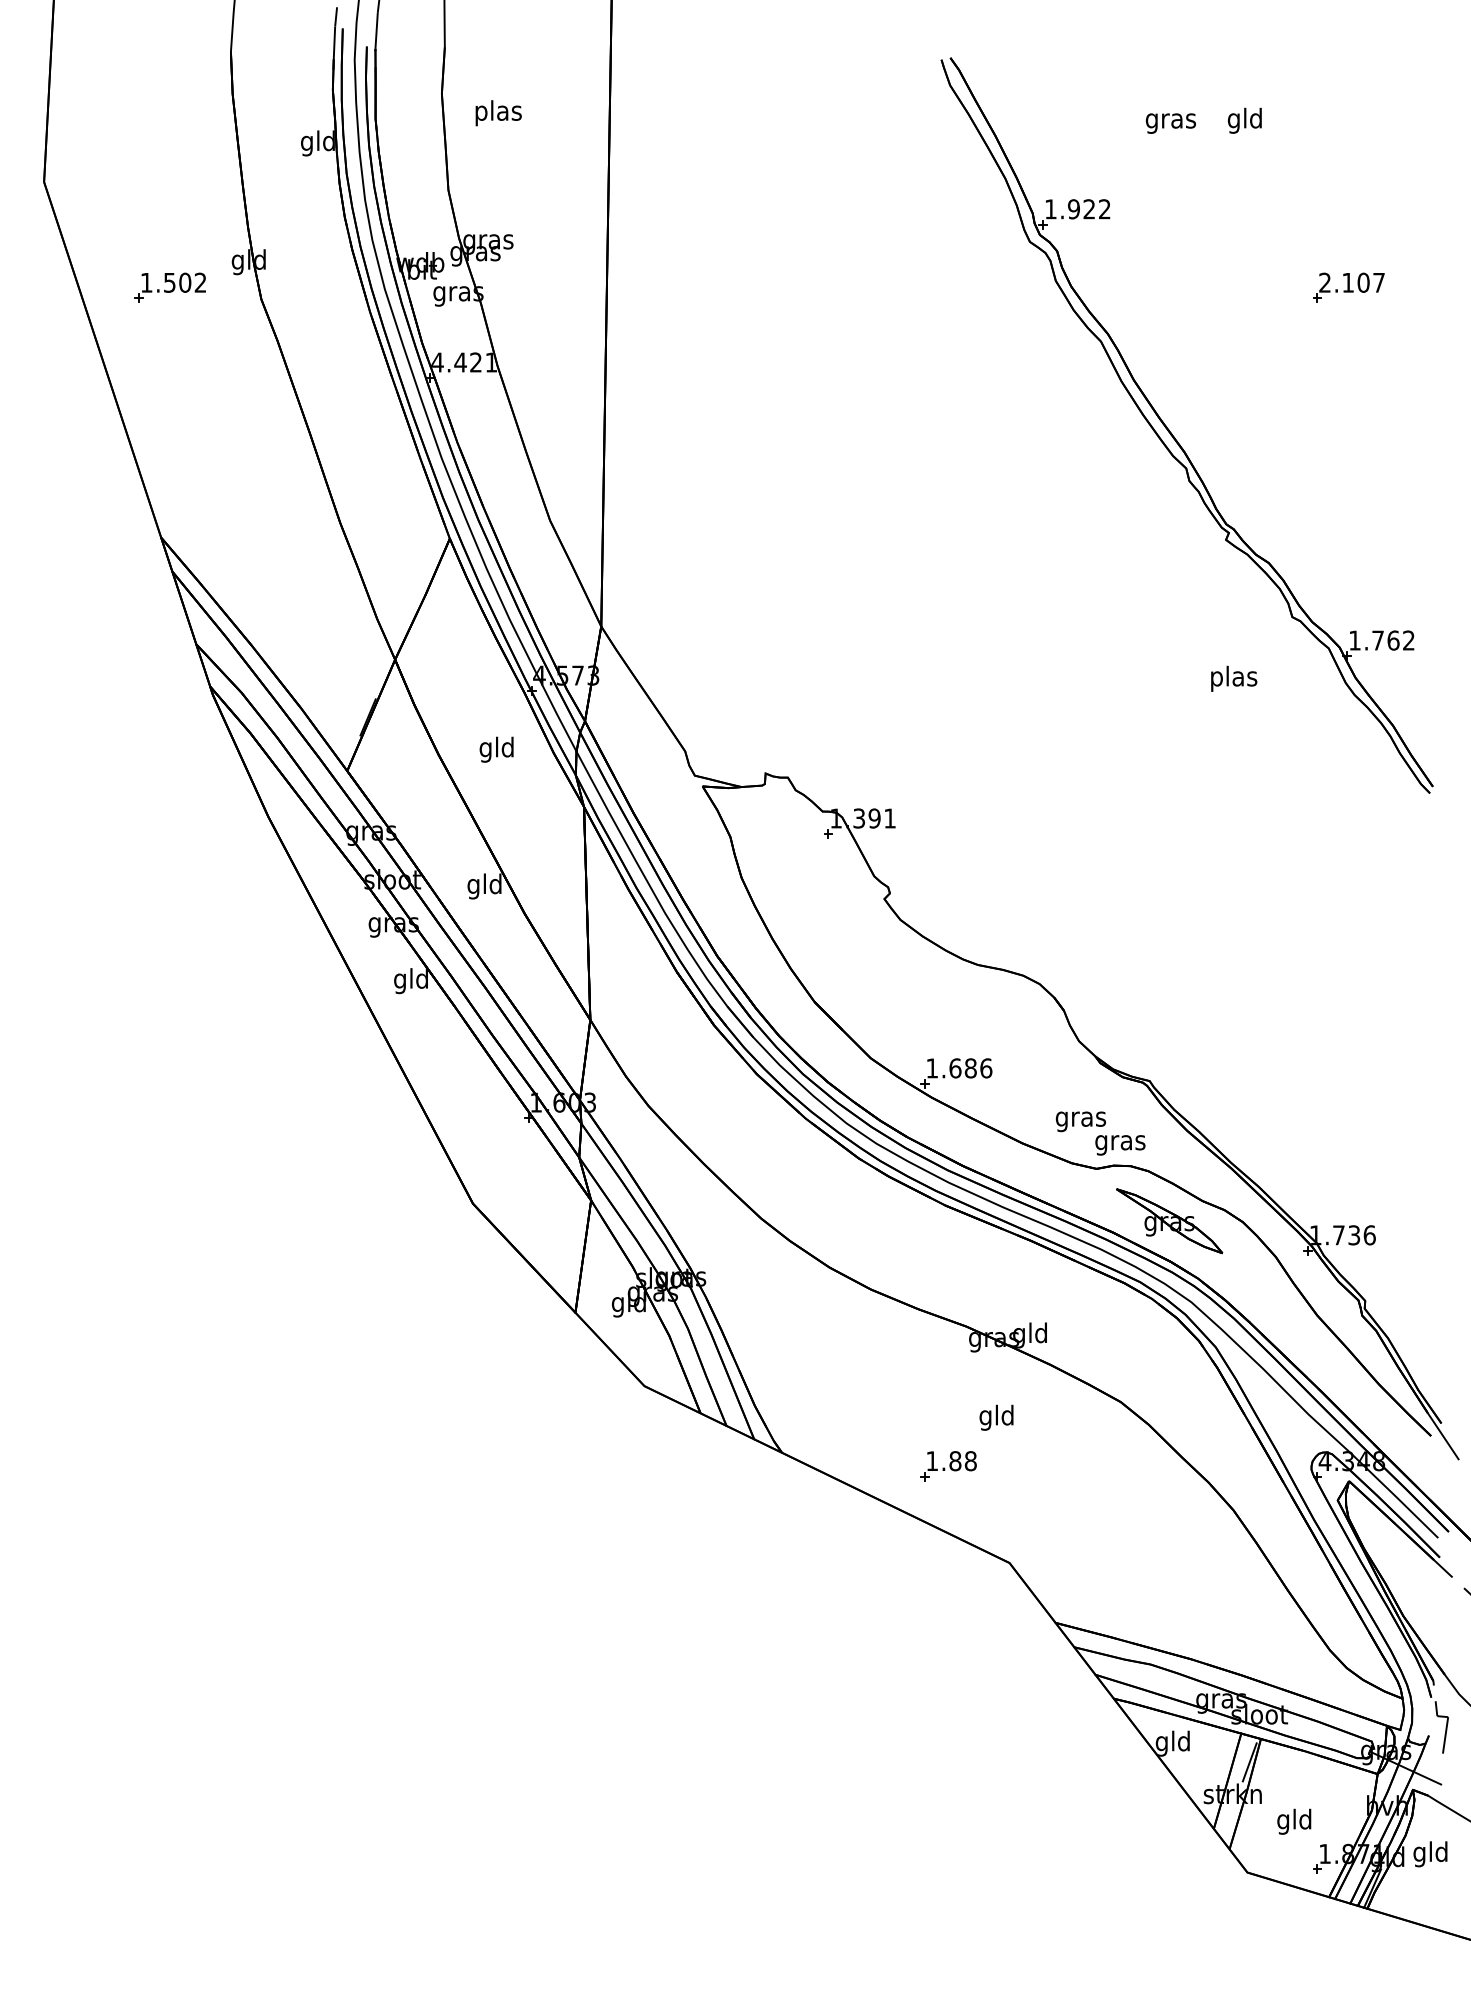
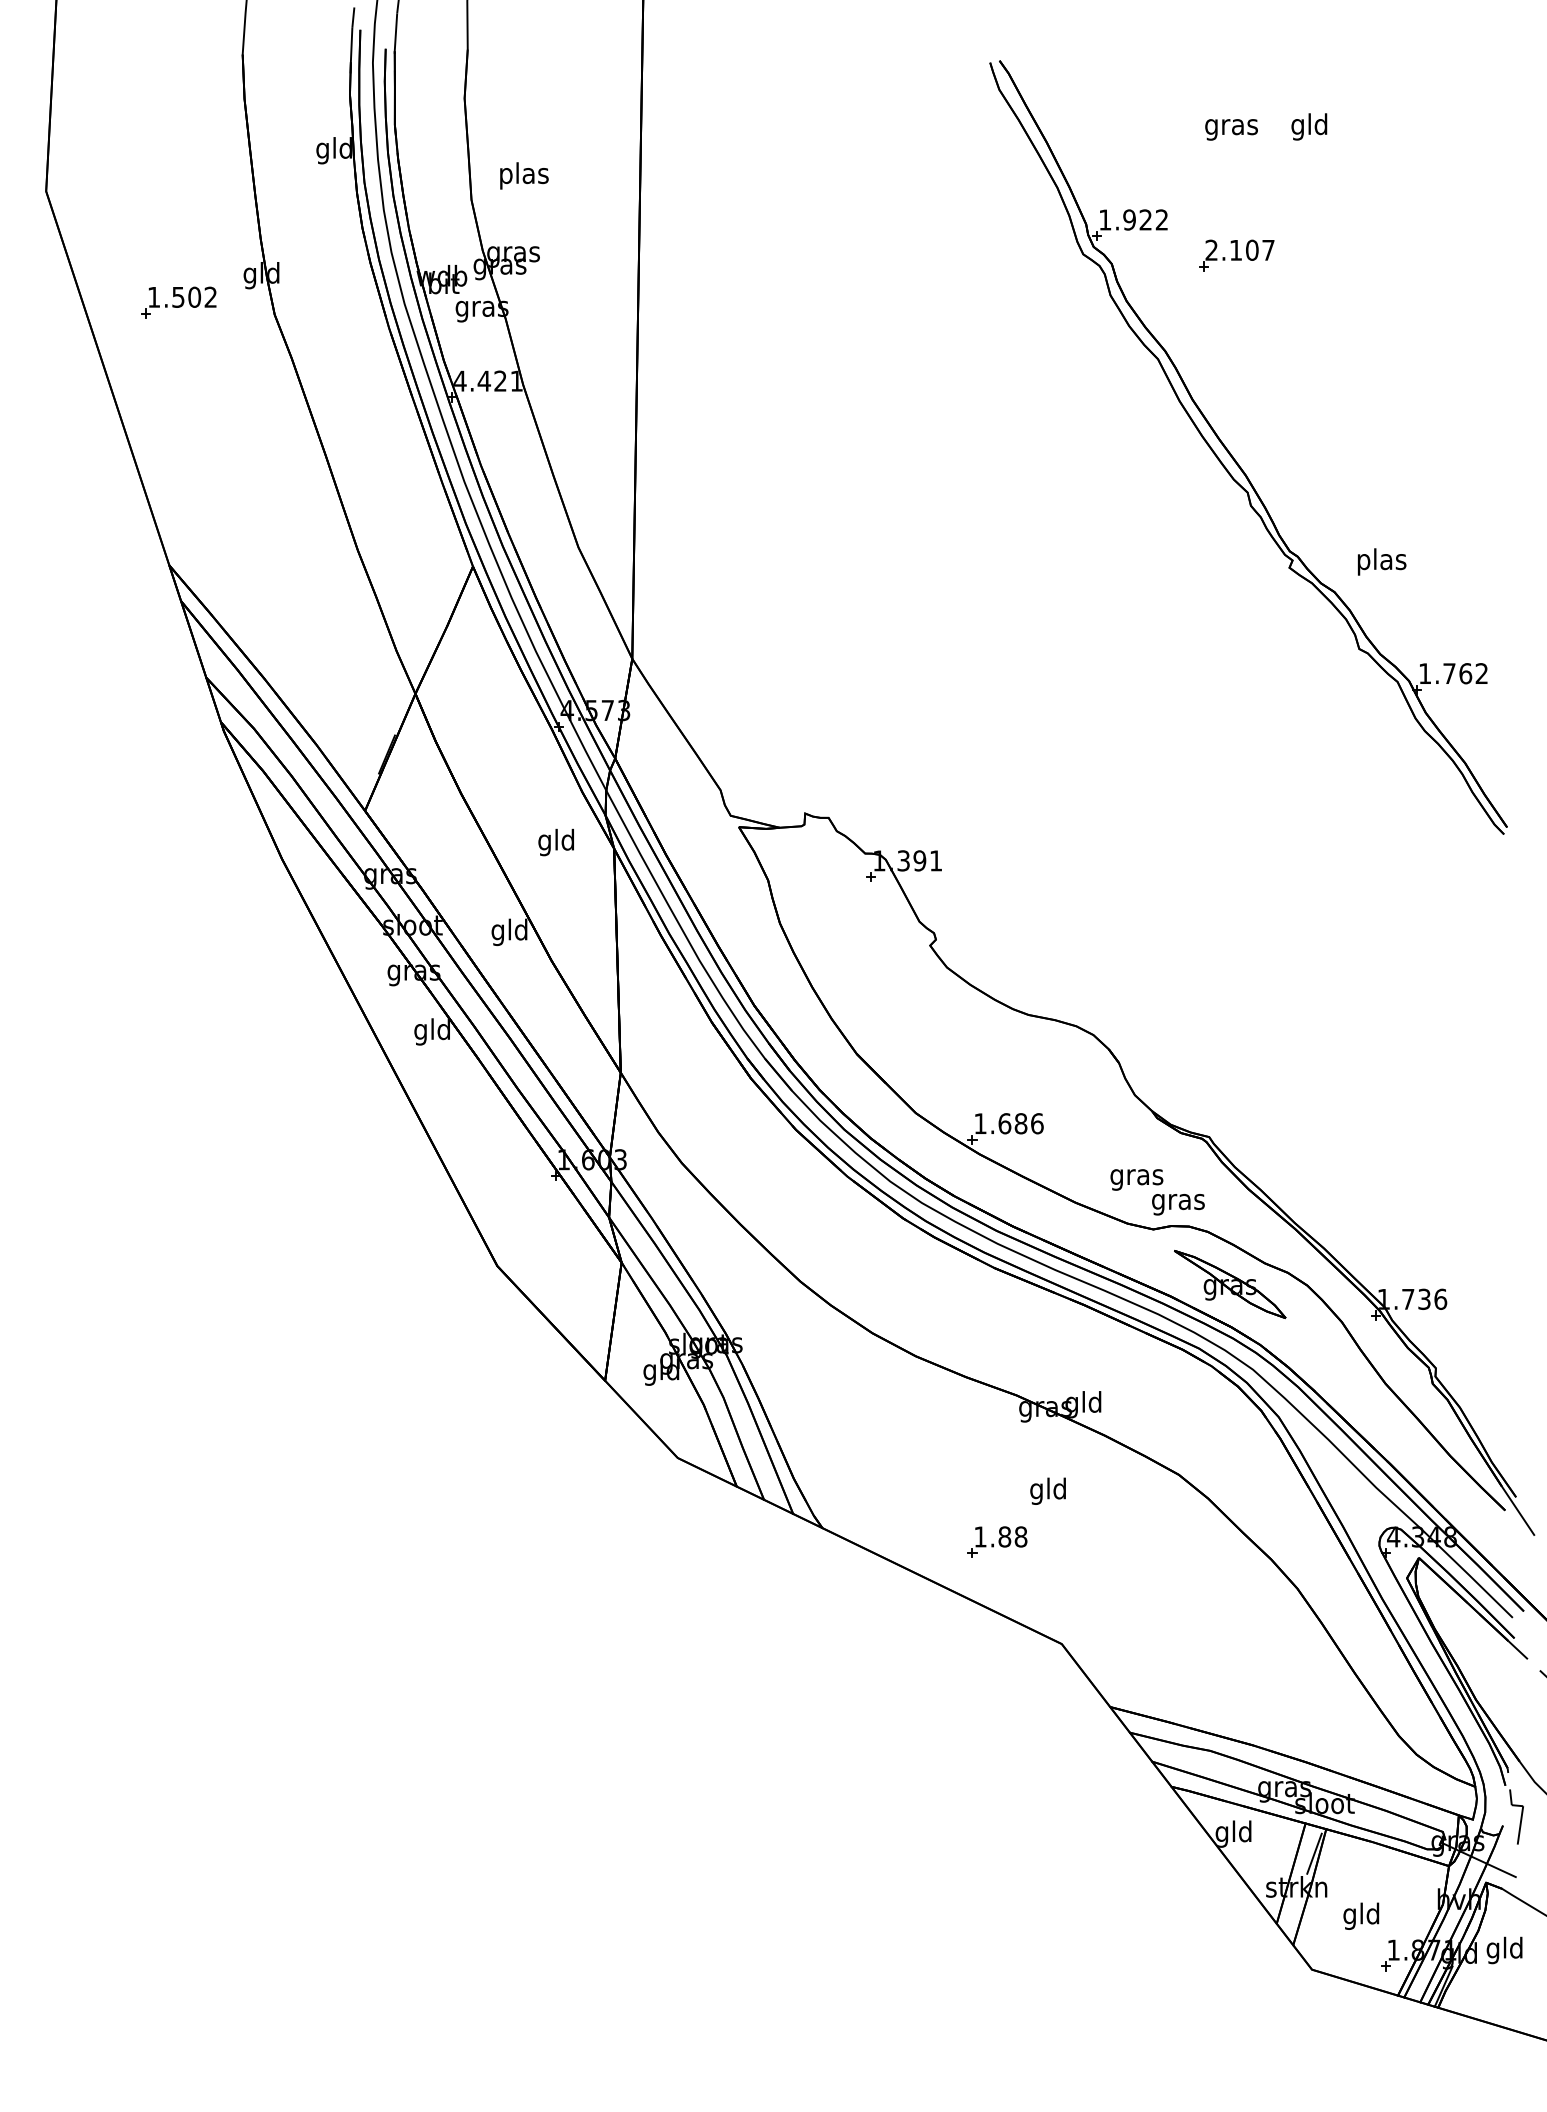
text: (498, 112) -> (524, 175), moved
part: (1348, 287) -> (1236, 255), moved
text: (1234, 678) -> (1382, 561), moved
text: (495, 749) -> (555, 842), moved

